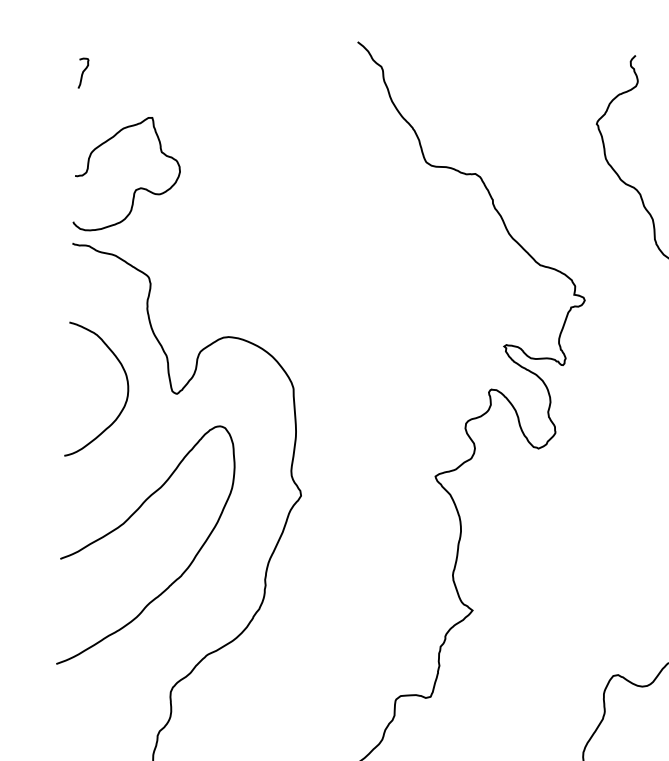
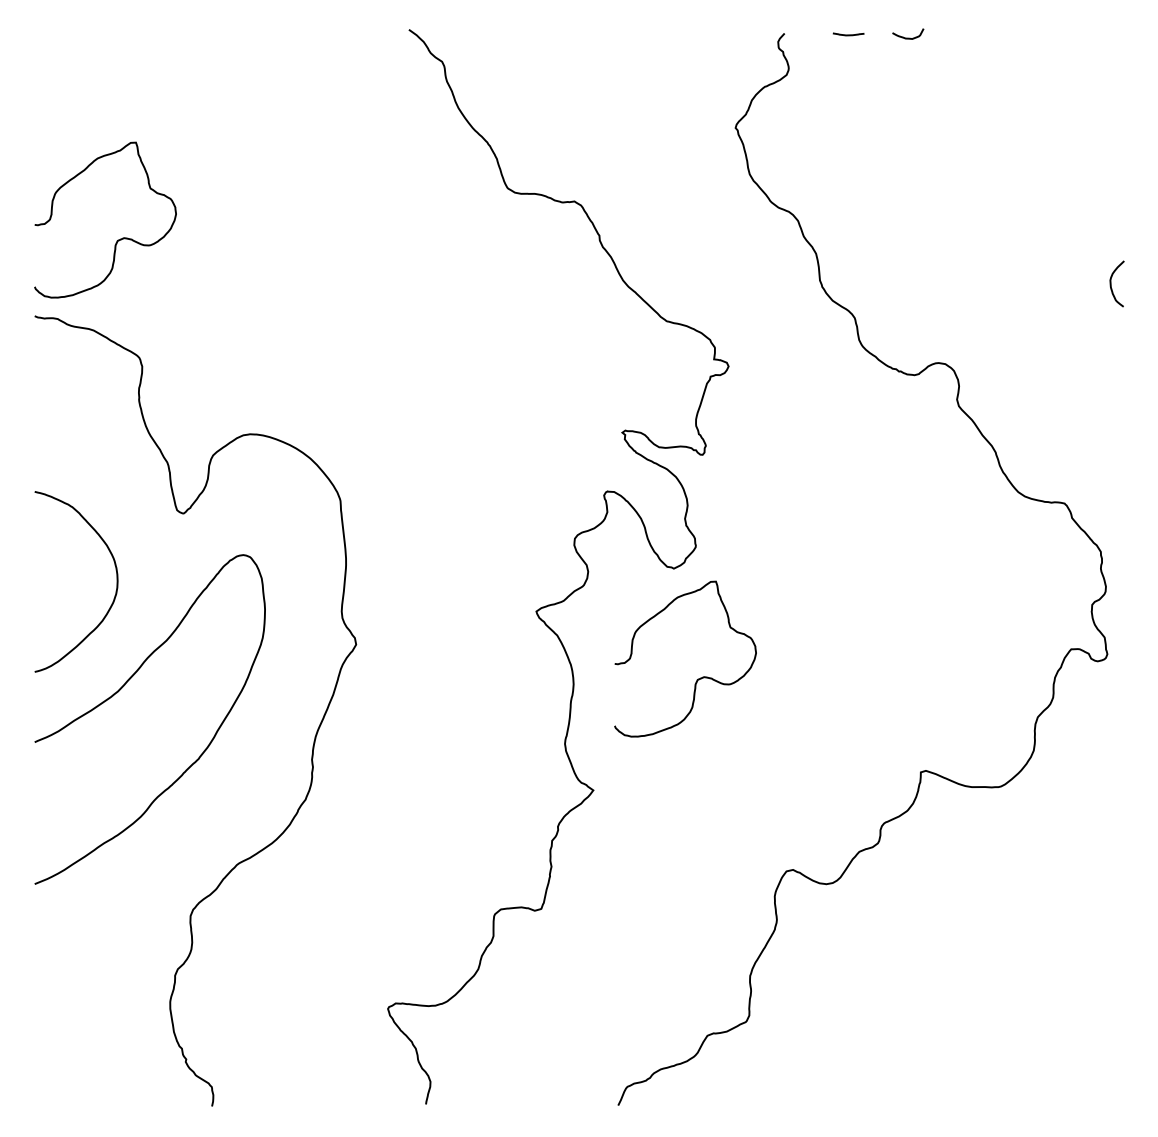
curve: (83, 72) -> (40, 85), removed
curve: (127, 391) -> (116, 581), moved
curve: (552, 531) -> (696, 679), added

